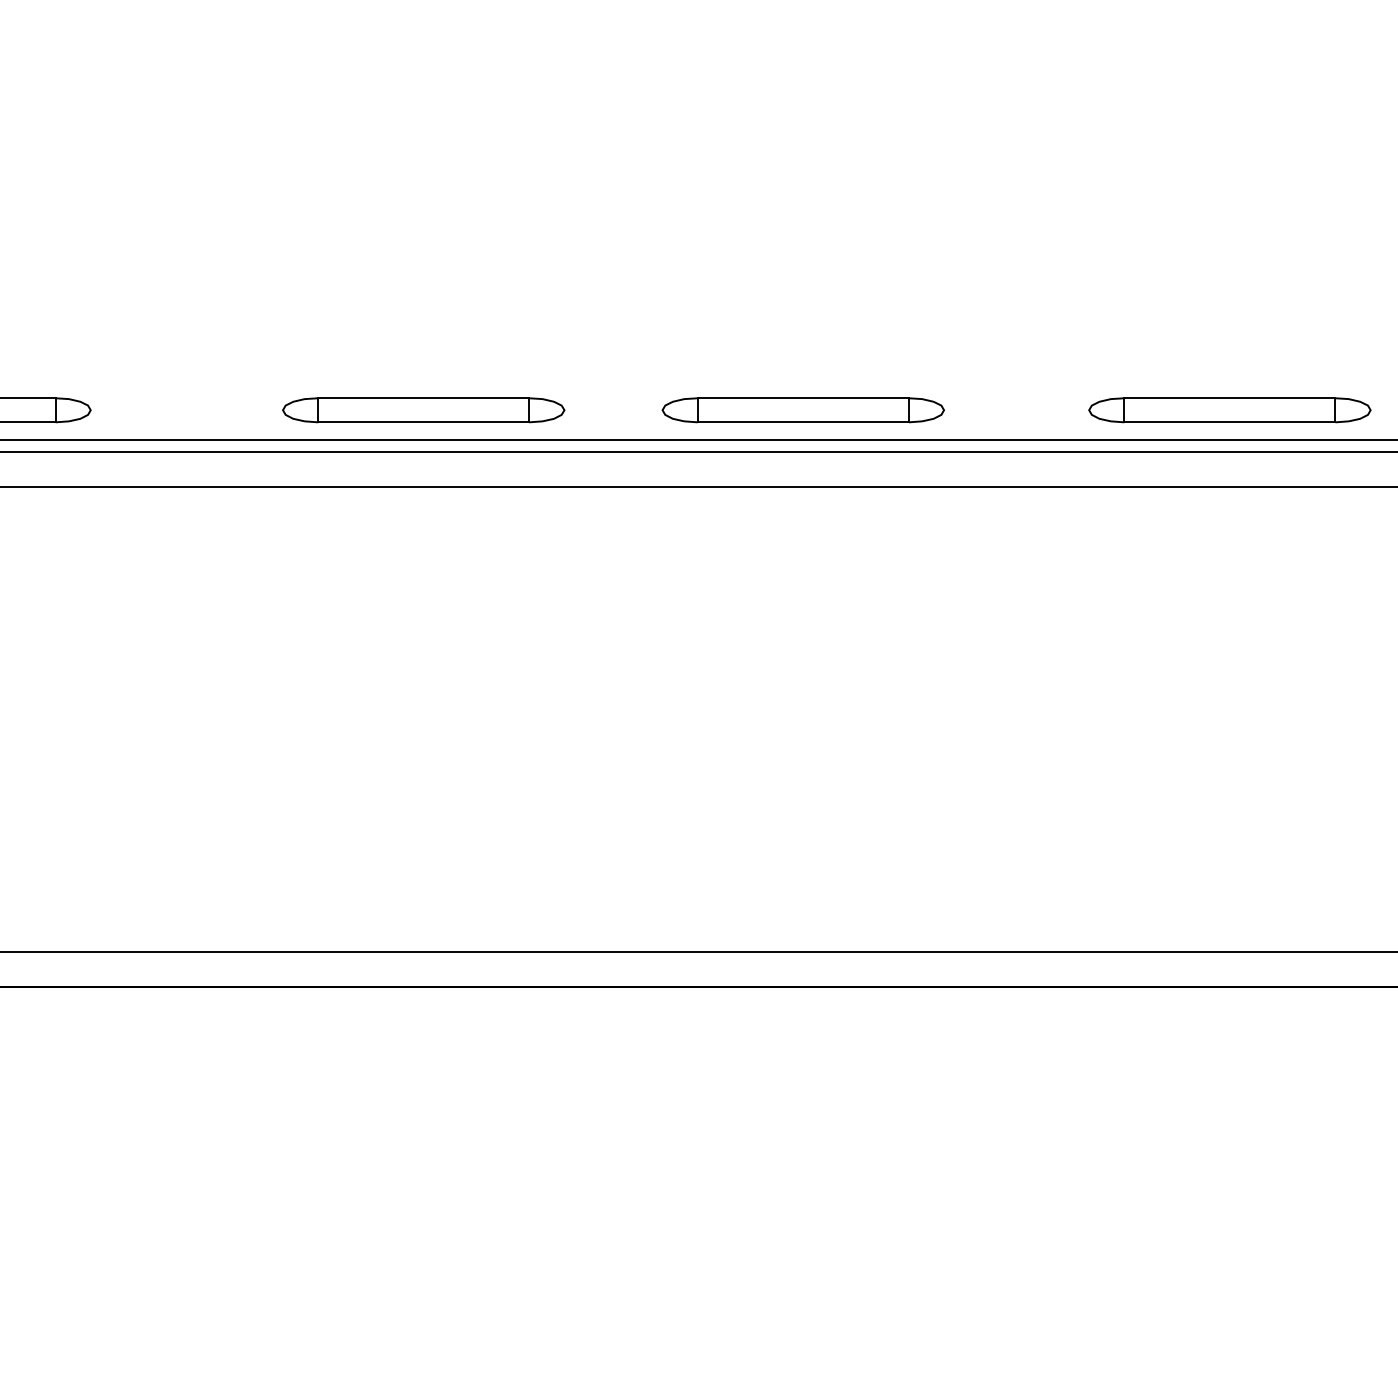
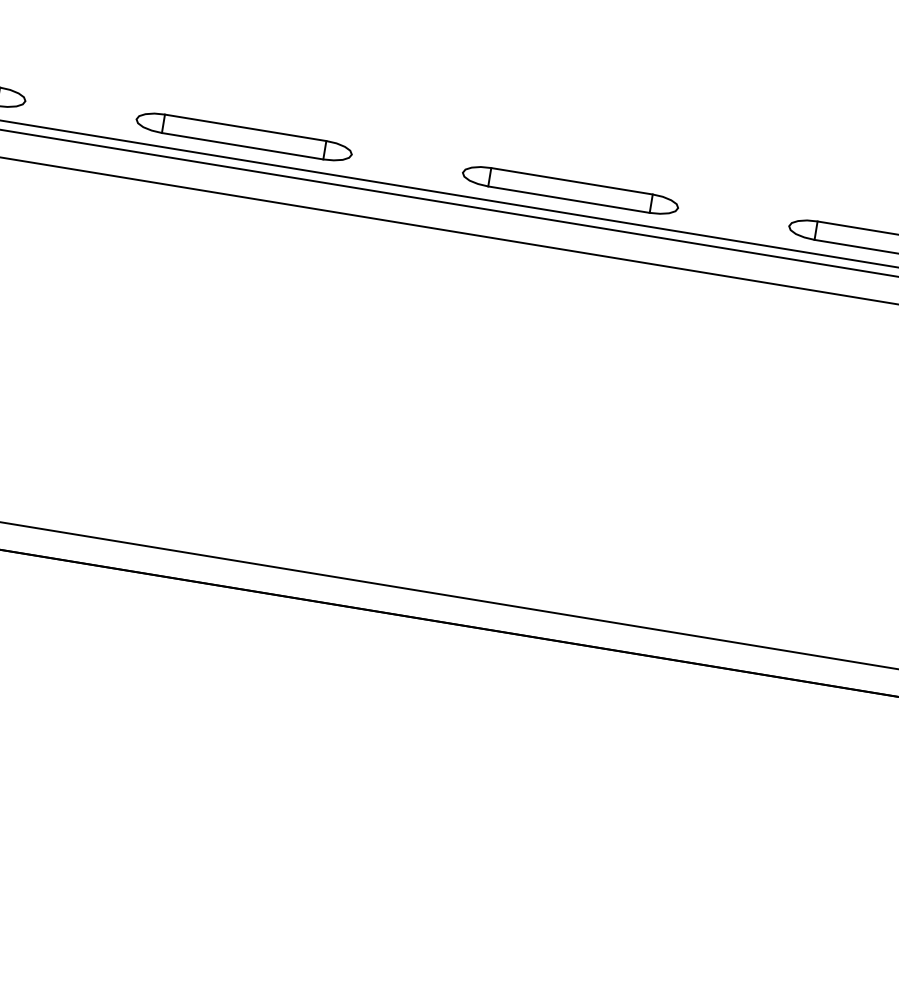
part: (423, 410) -> (244, 137), moved

